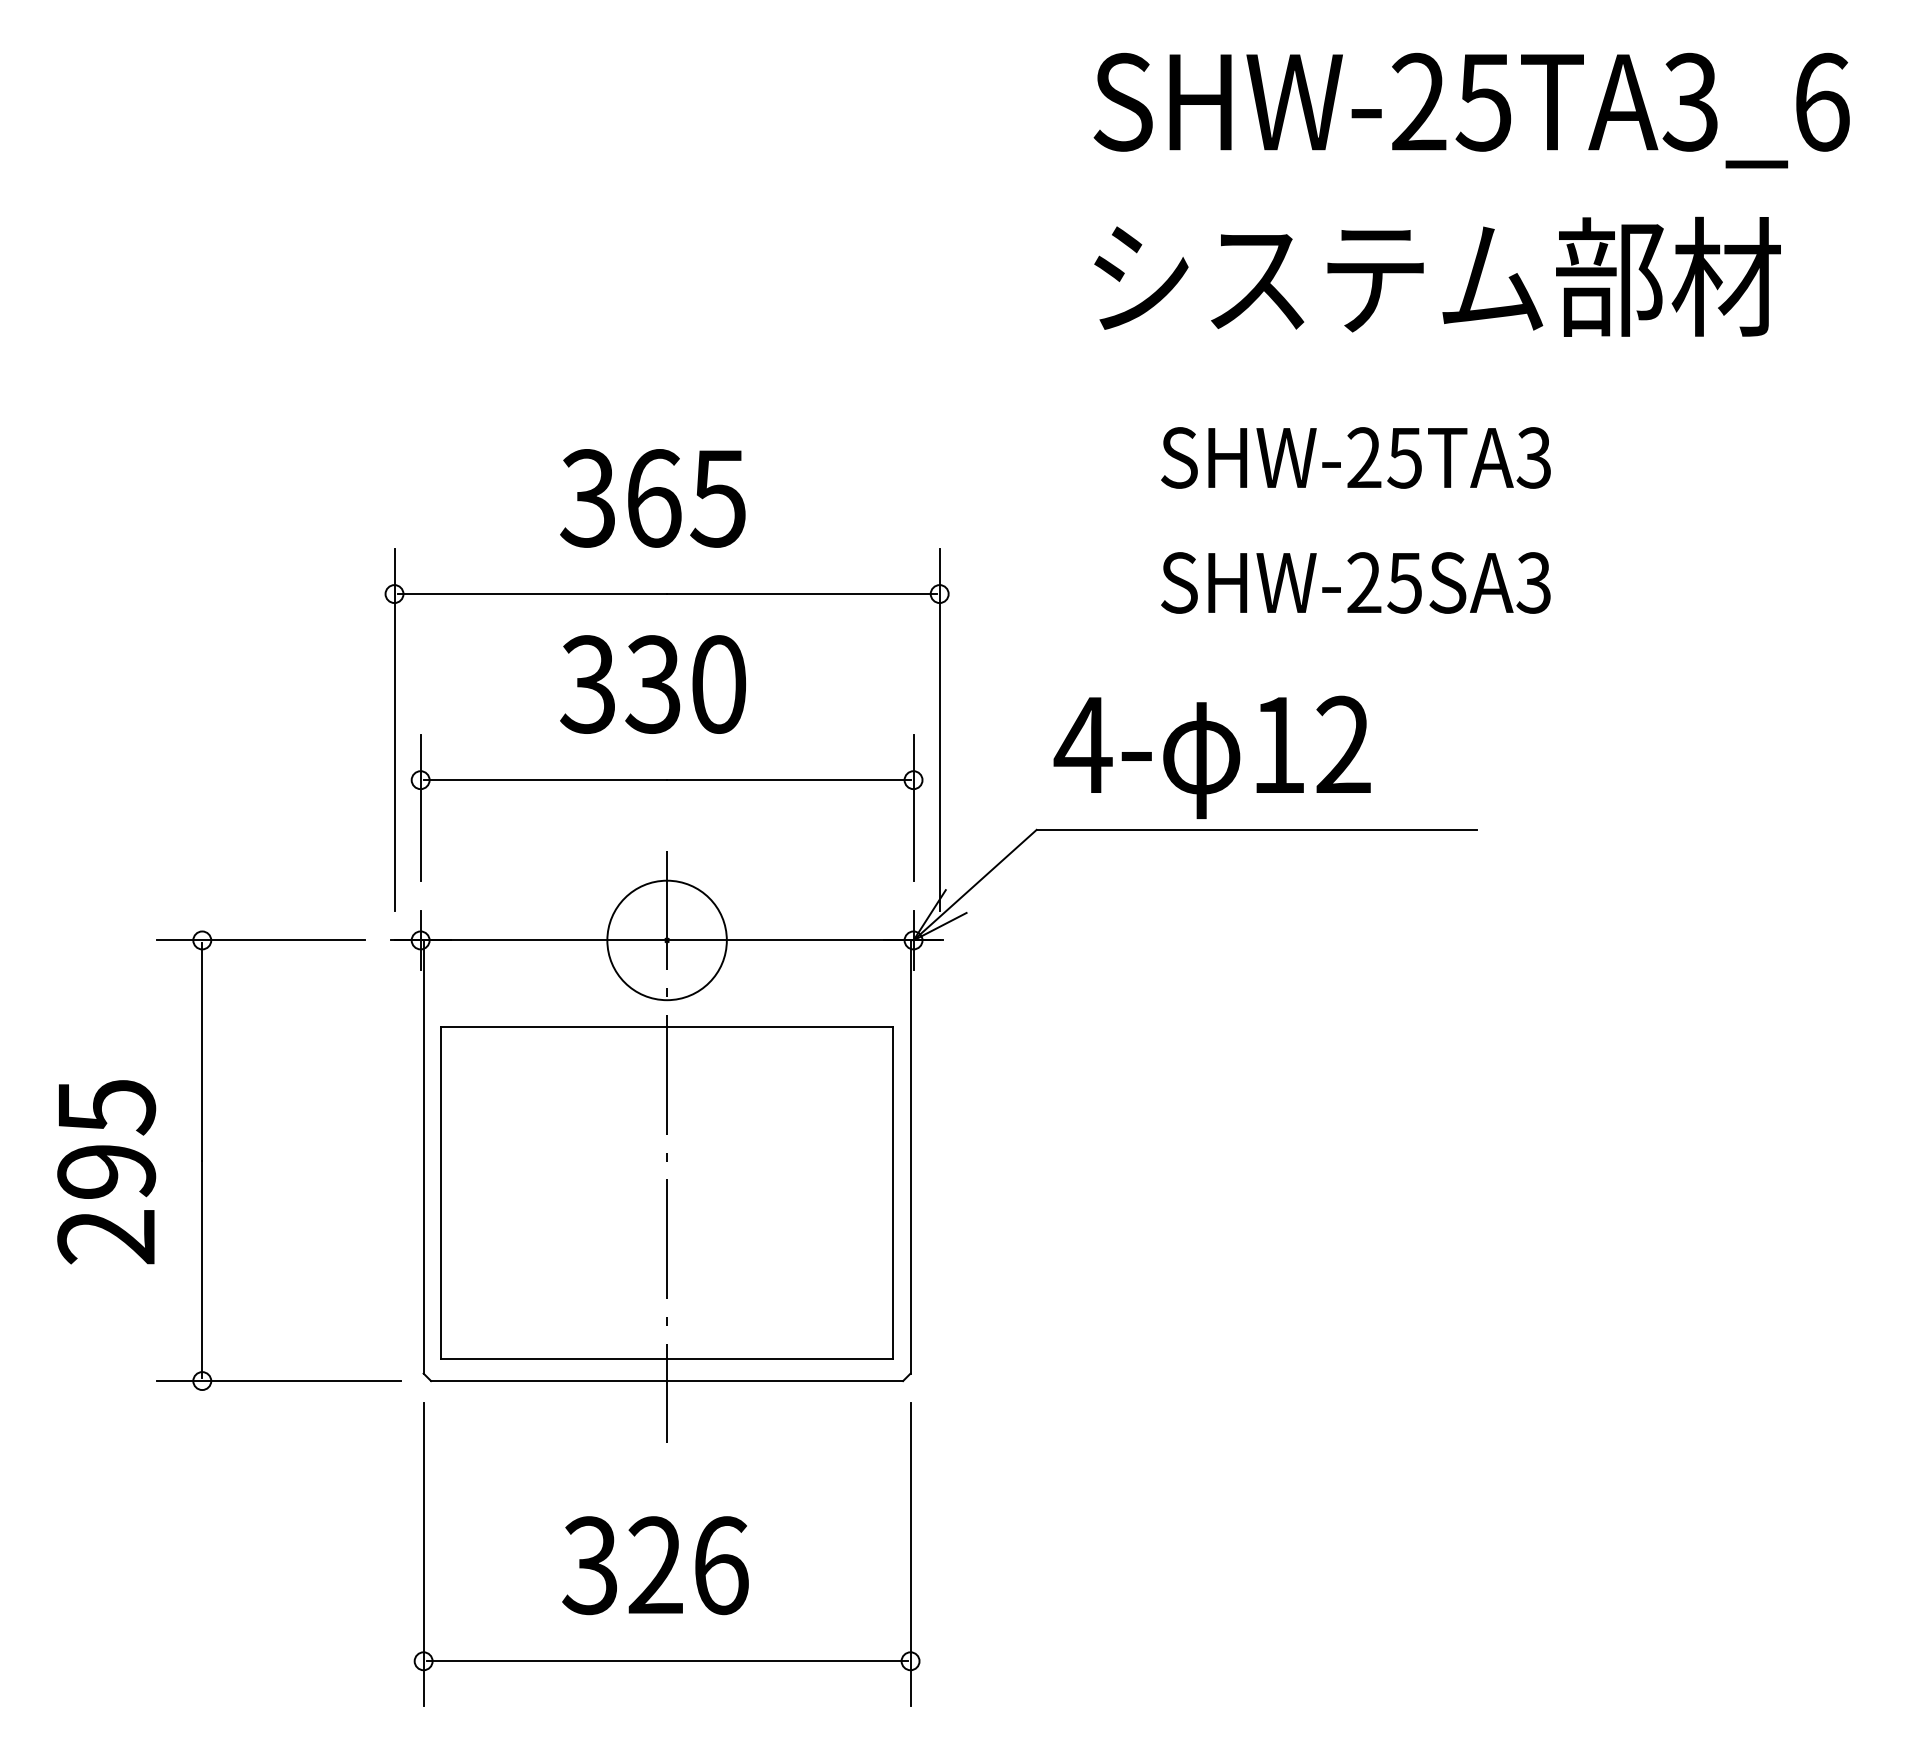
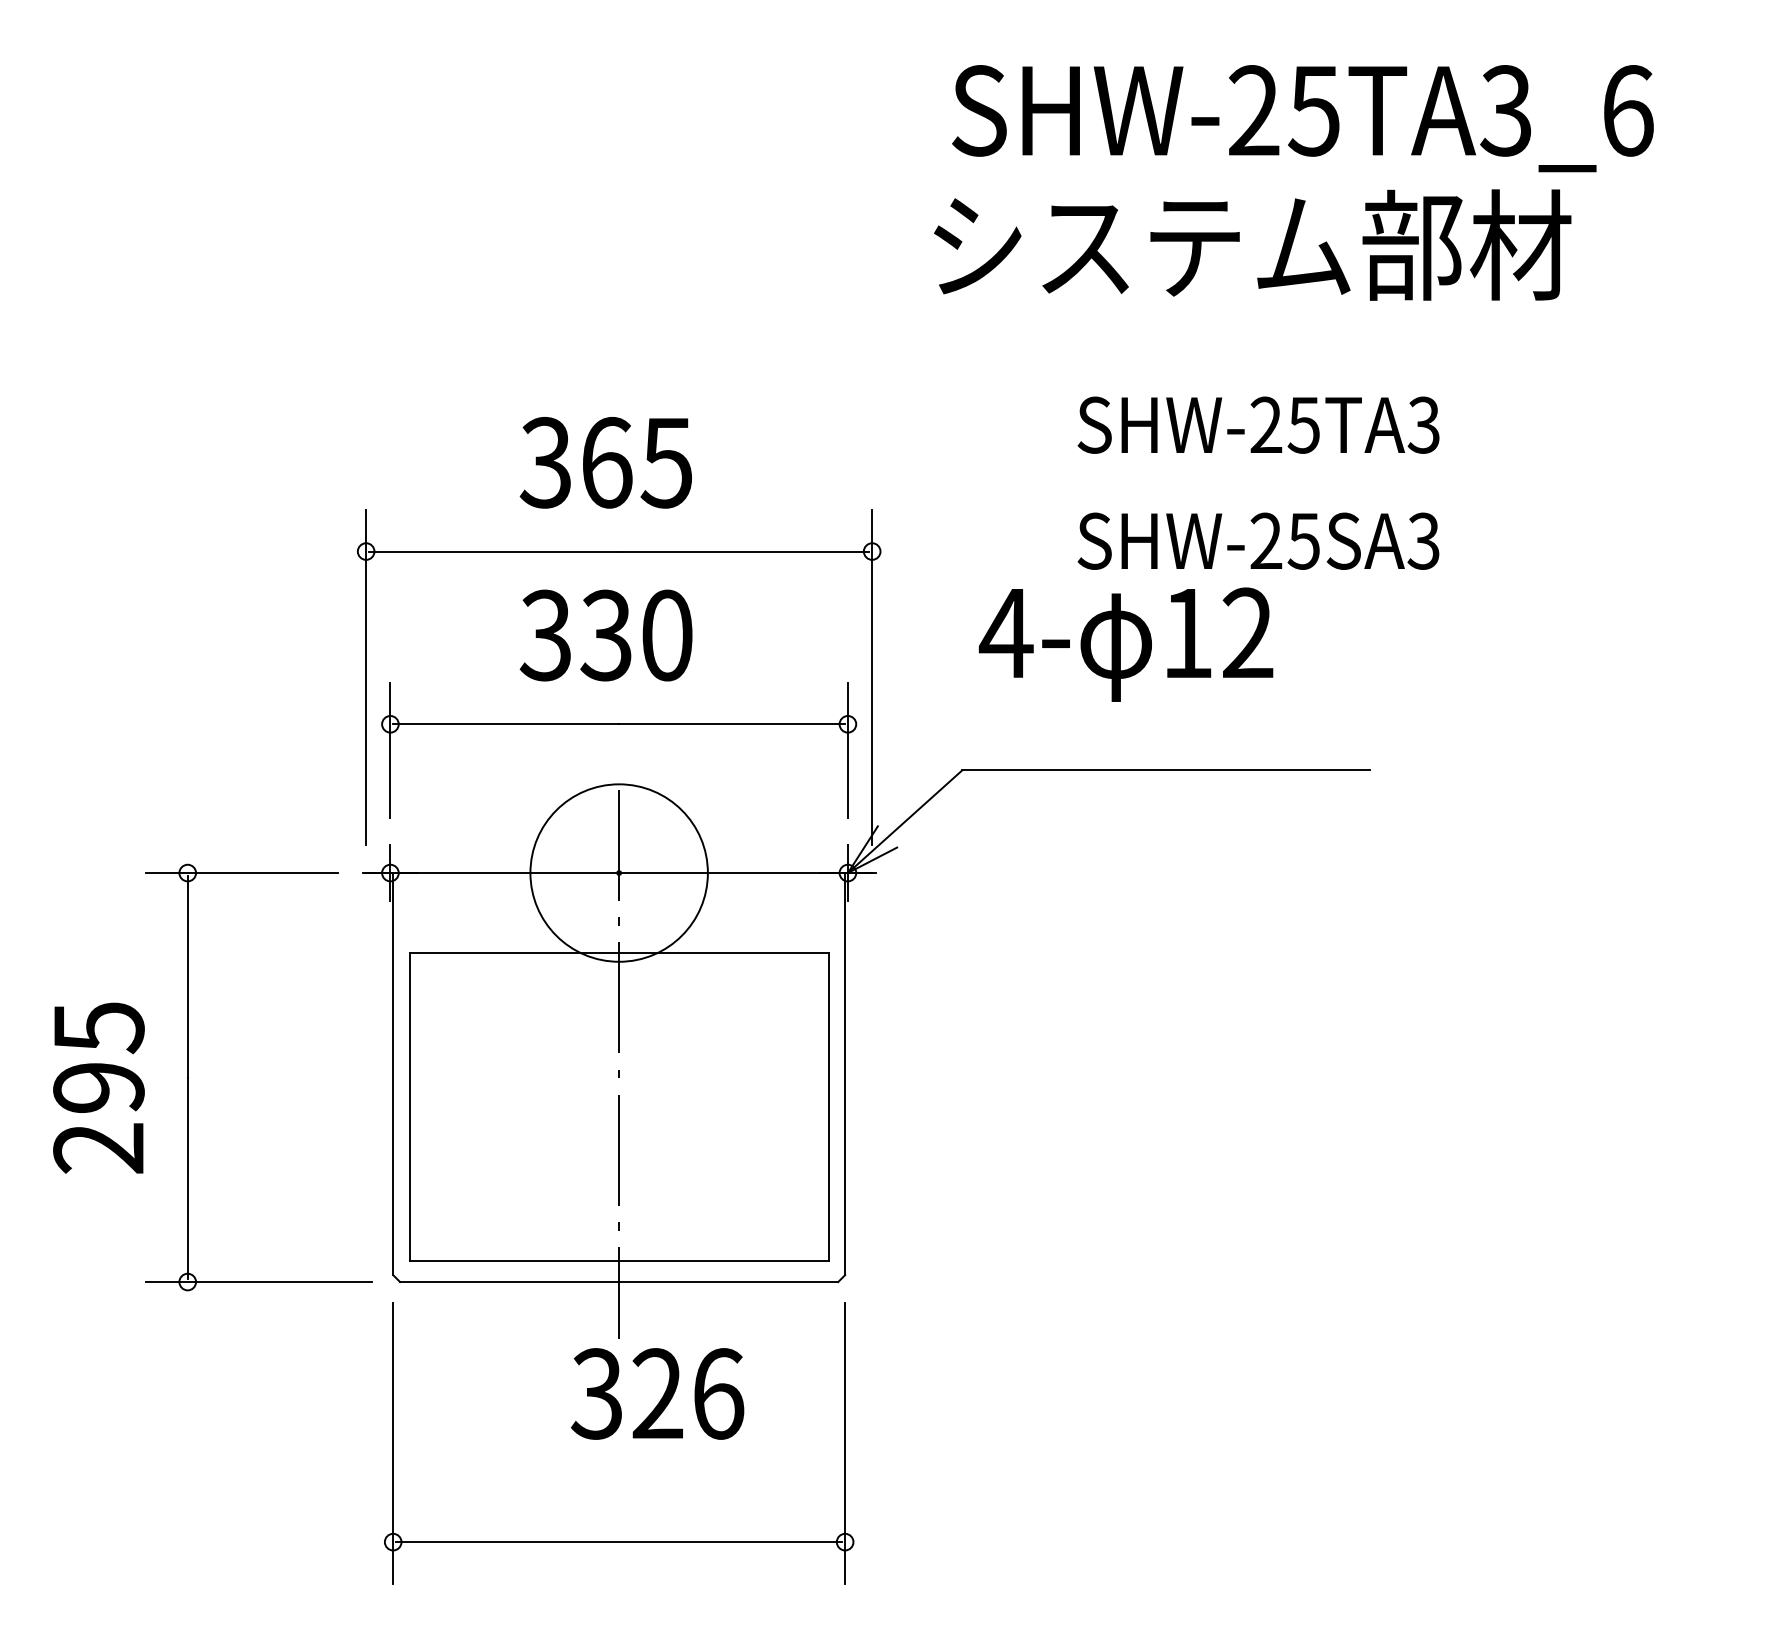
text: (1471, 110) -> (1302, 118), moved
text: (1437, 276) -> (1252, 244), moved
text: (1211, 756) -> (1125, 643), moved
circle: (666, 940) -> (618, 873), size x1.6
text: (655, 1565) -> (657, 1393), moved

